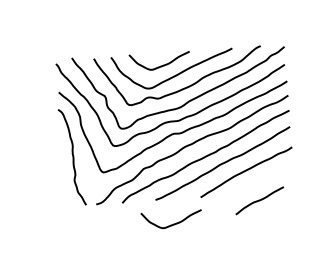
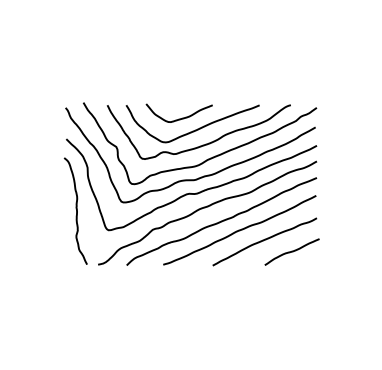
curve: (259, 200) -> (291, 251), moved
curve: (171, 224) -> (178, 292), removed

